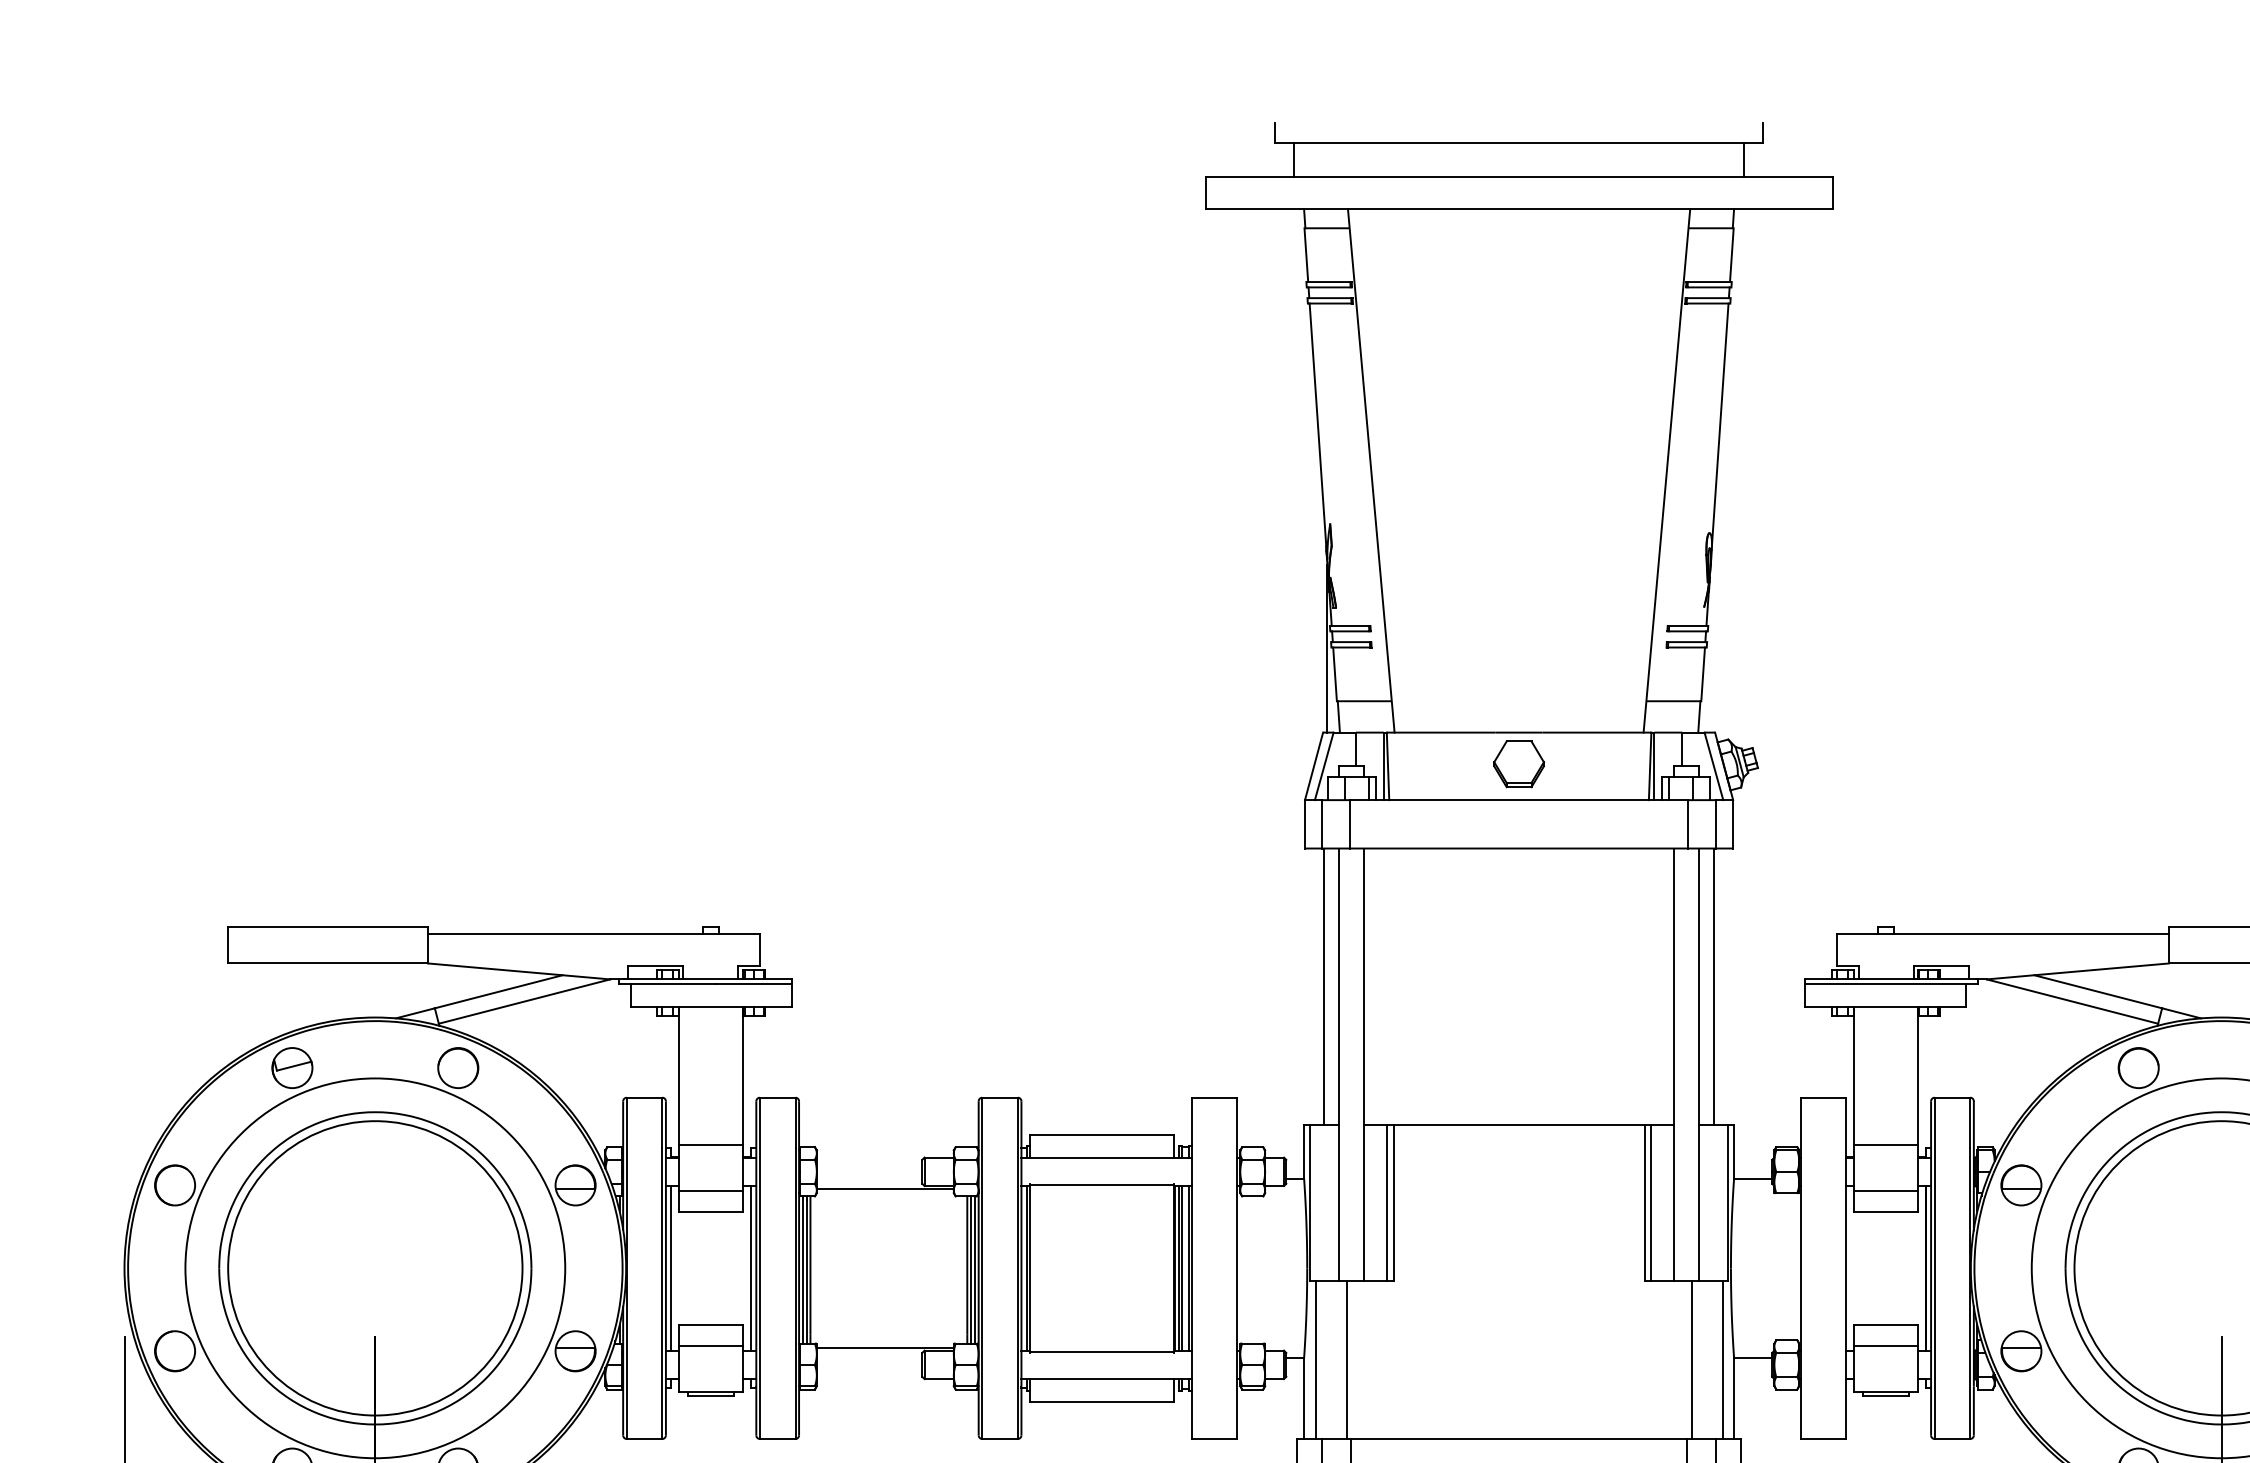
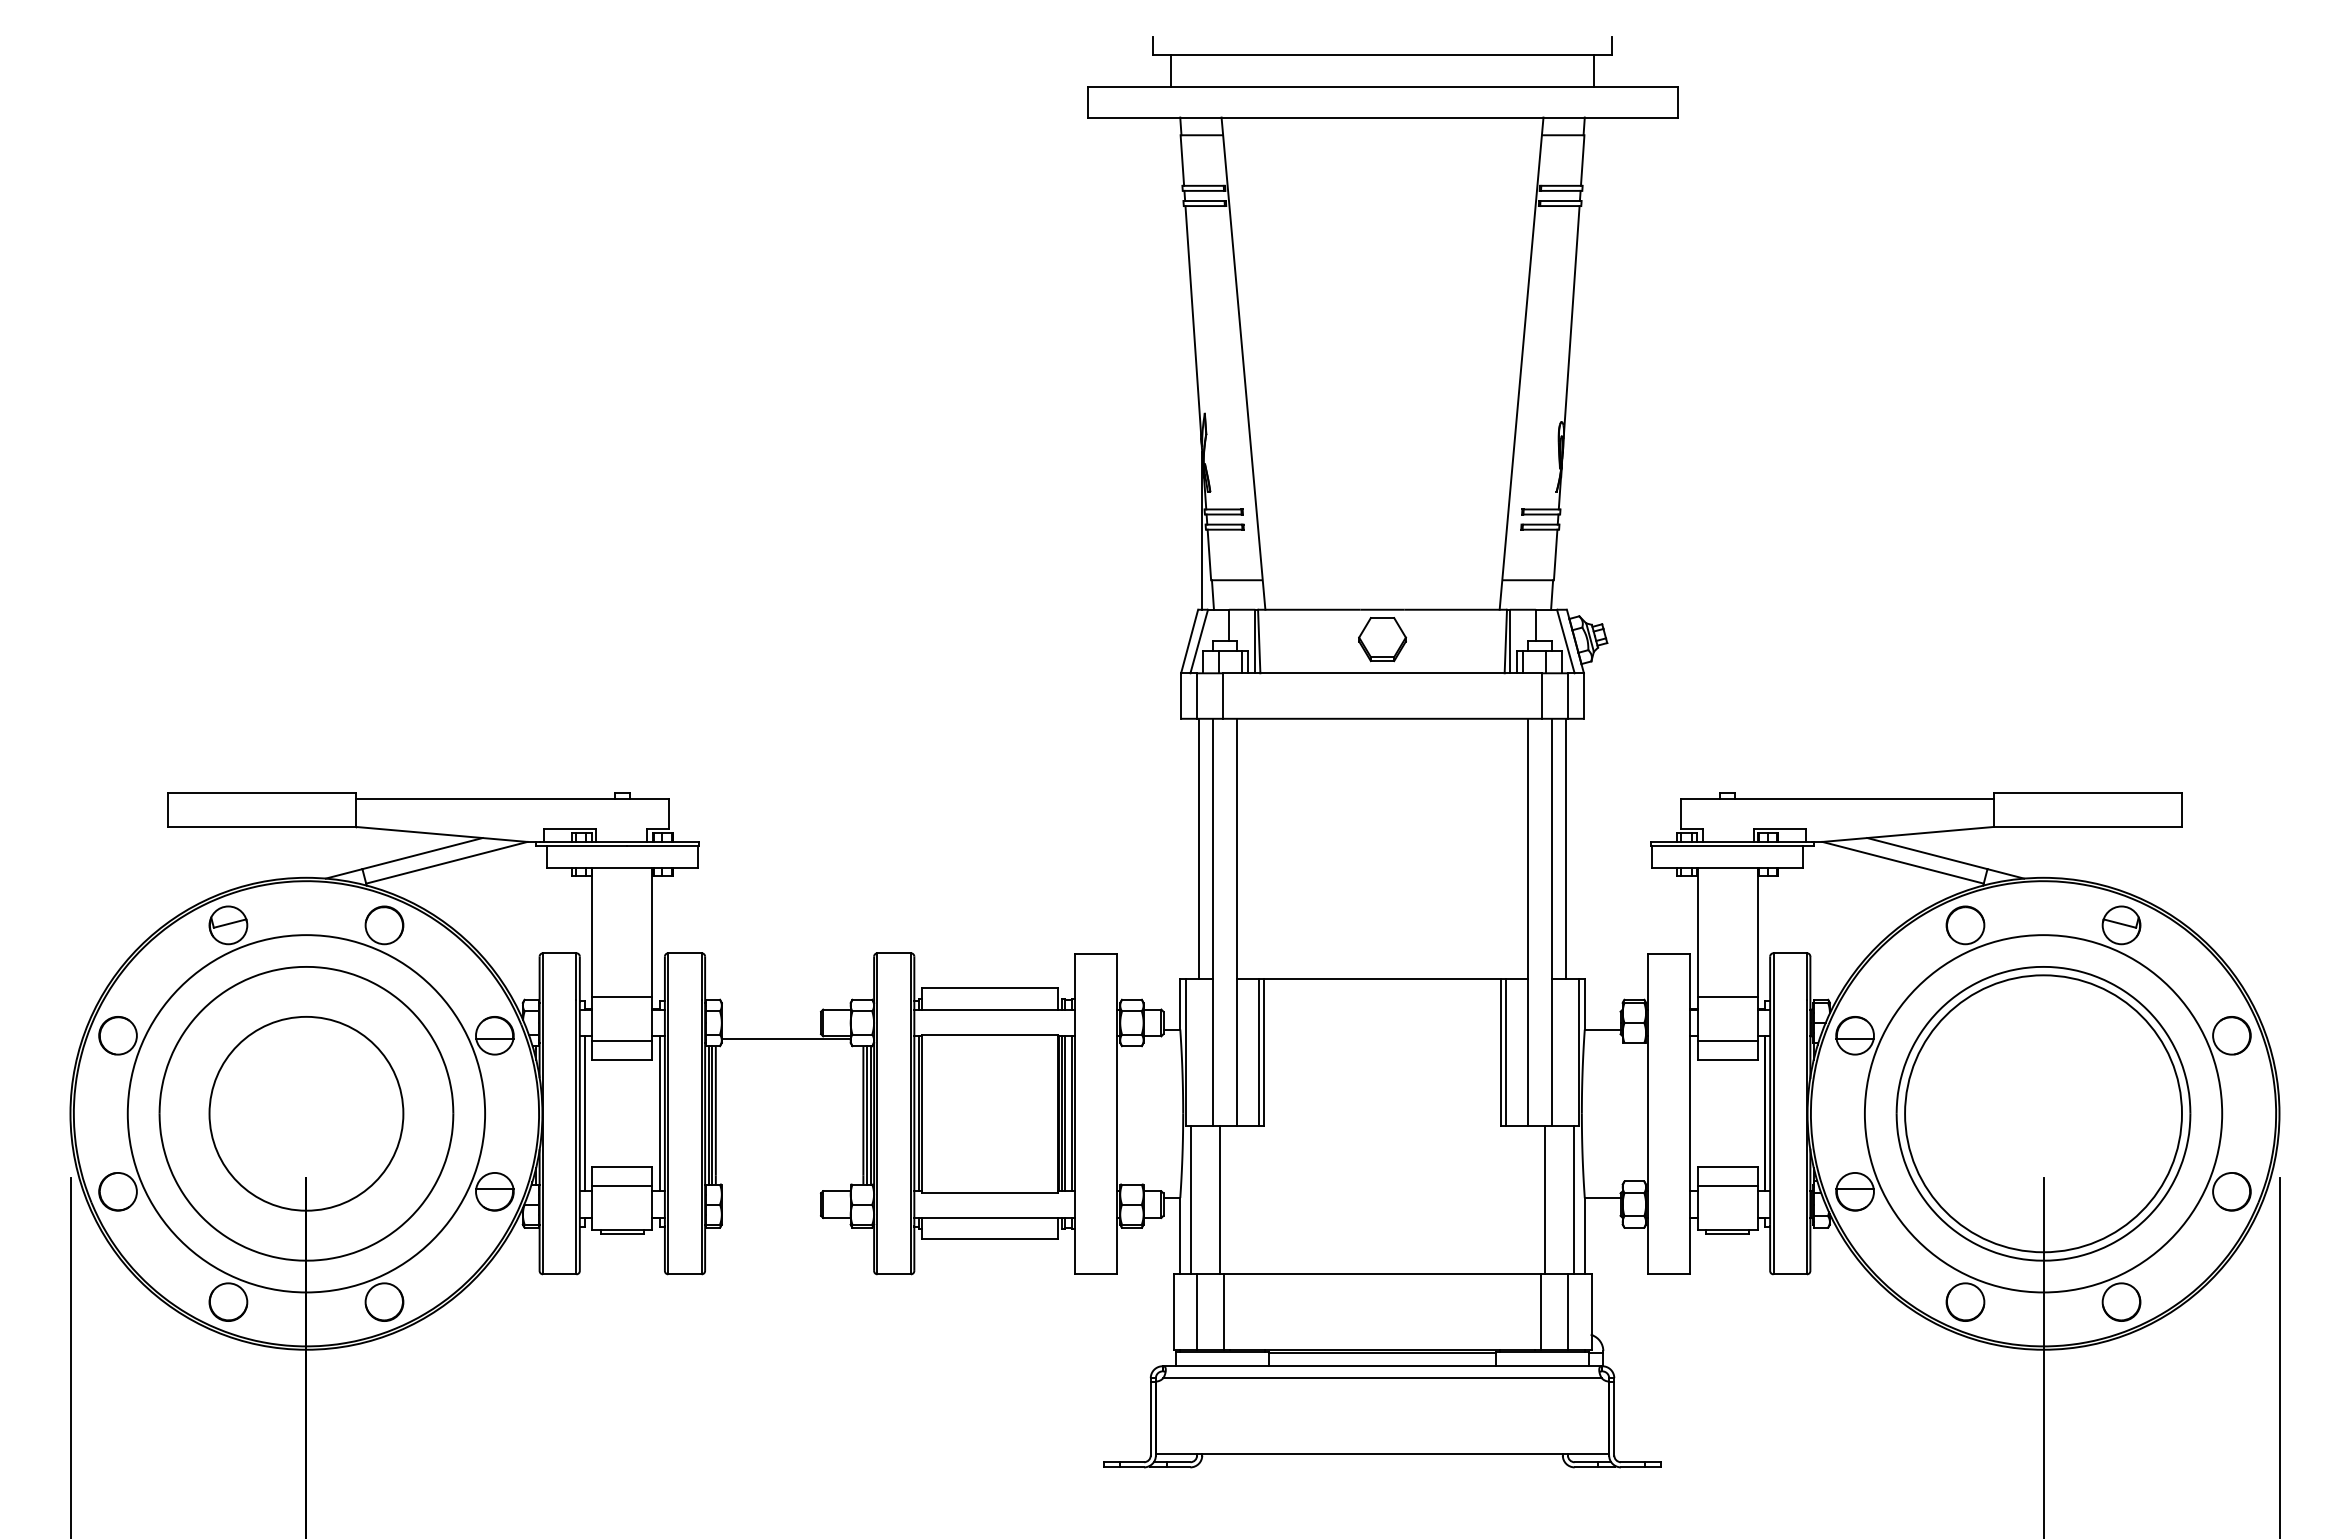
circle: (375, 1268) -> (306, 1113), size x0.7
line: (884, 1347) -> (785, 1188), removed

